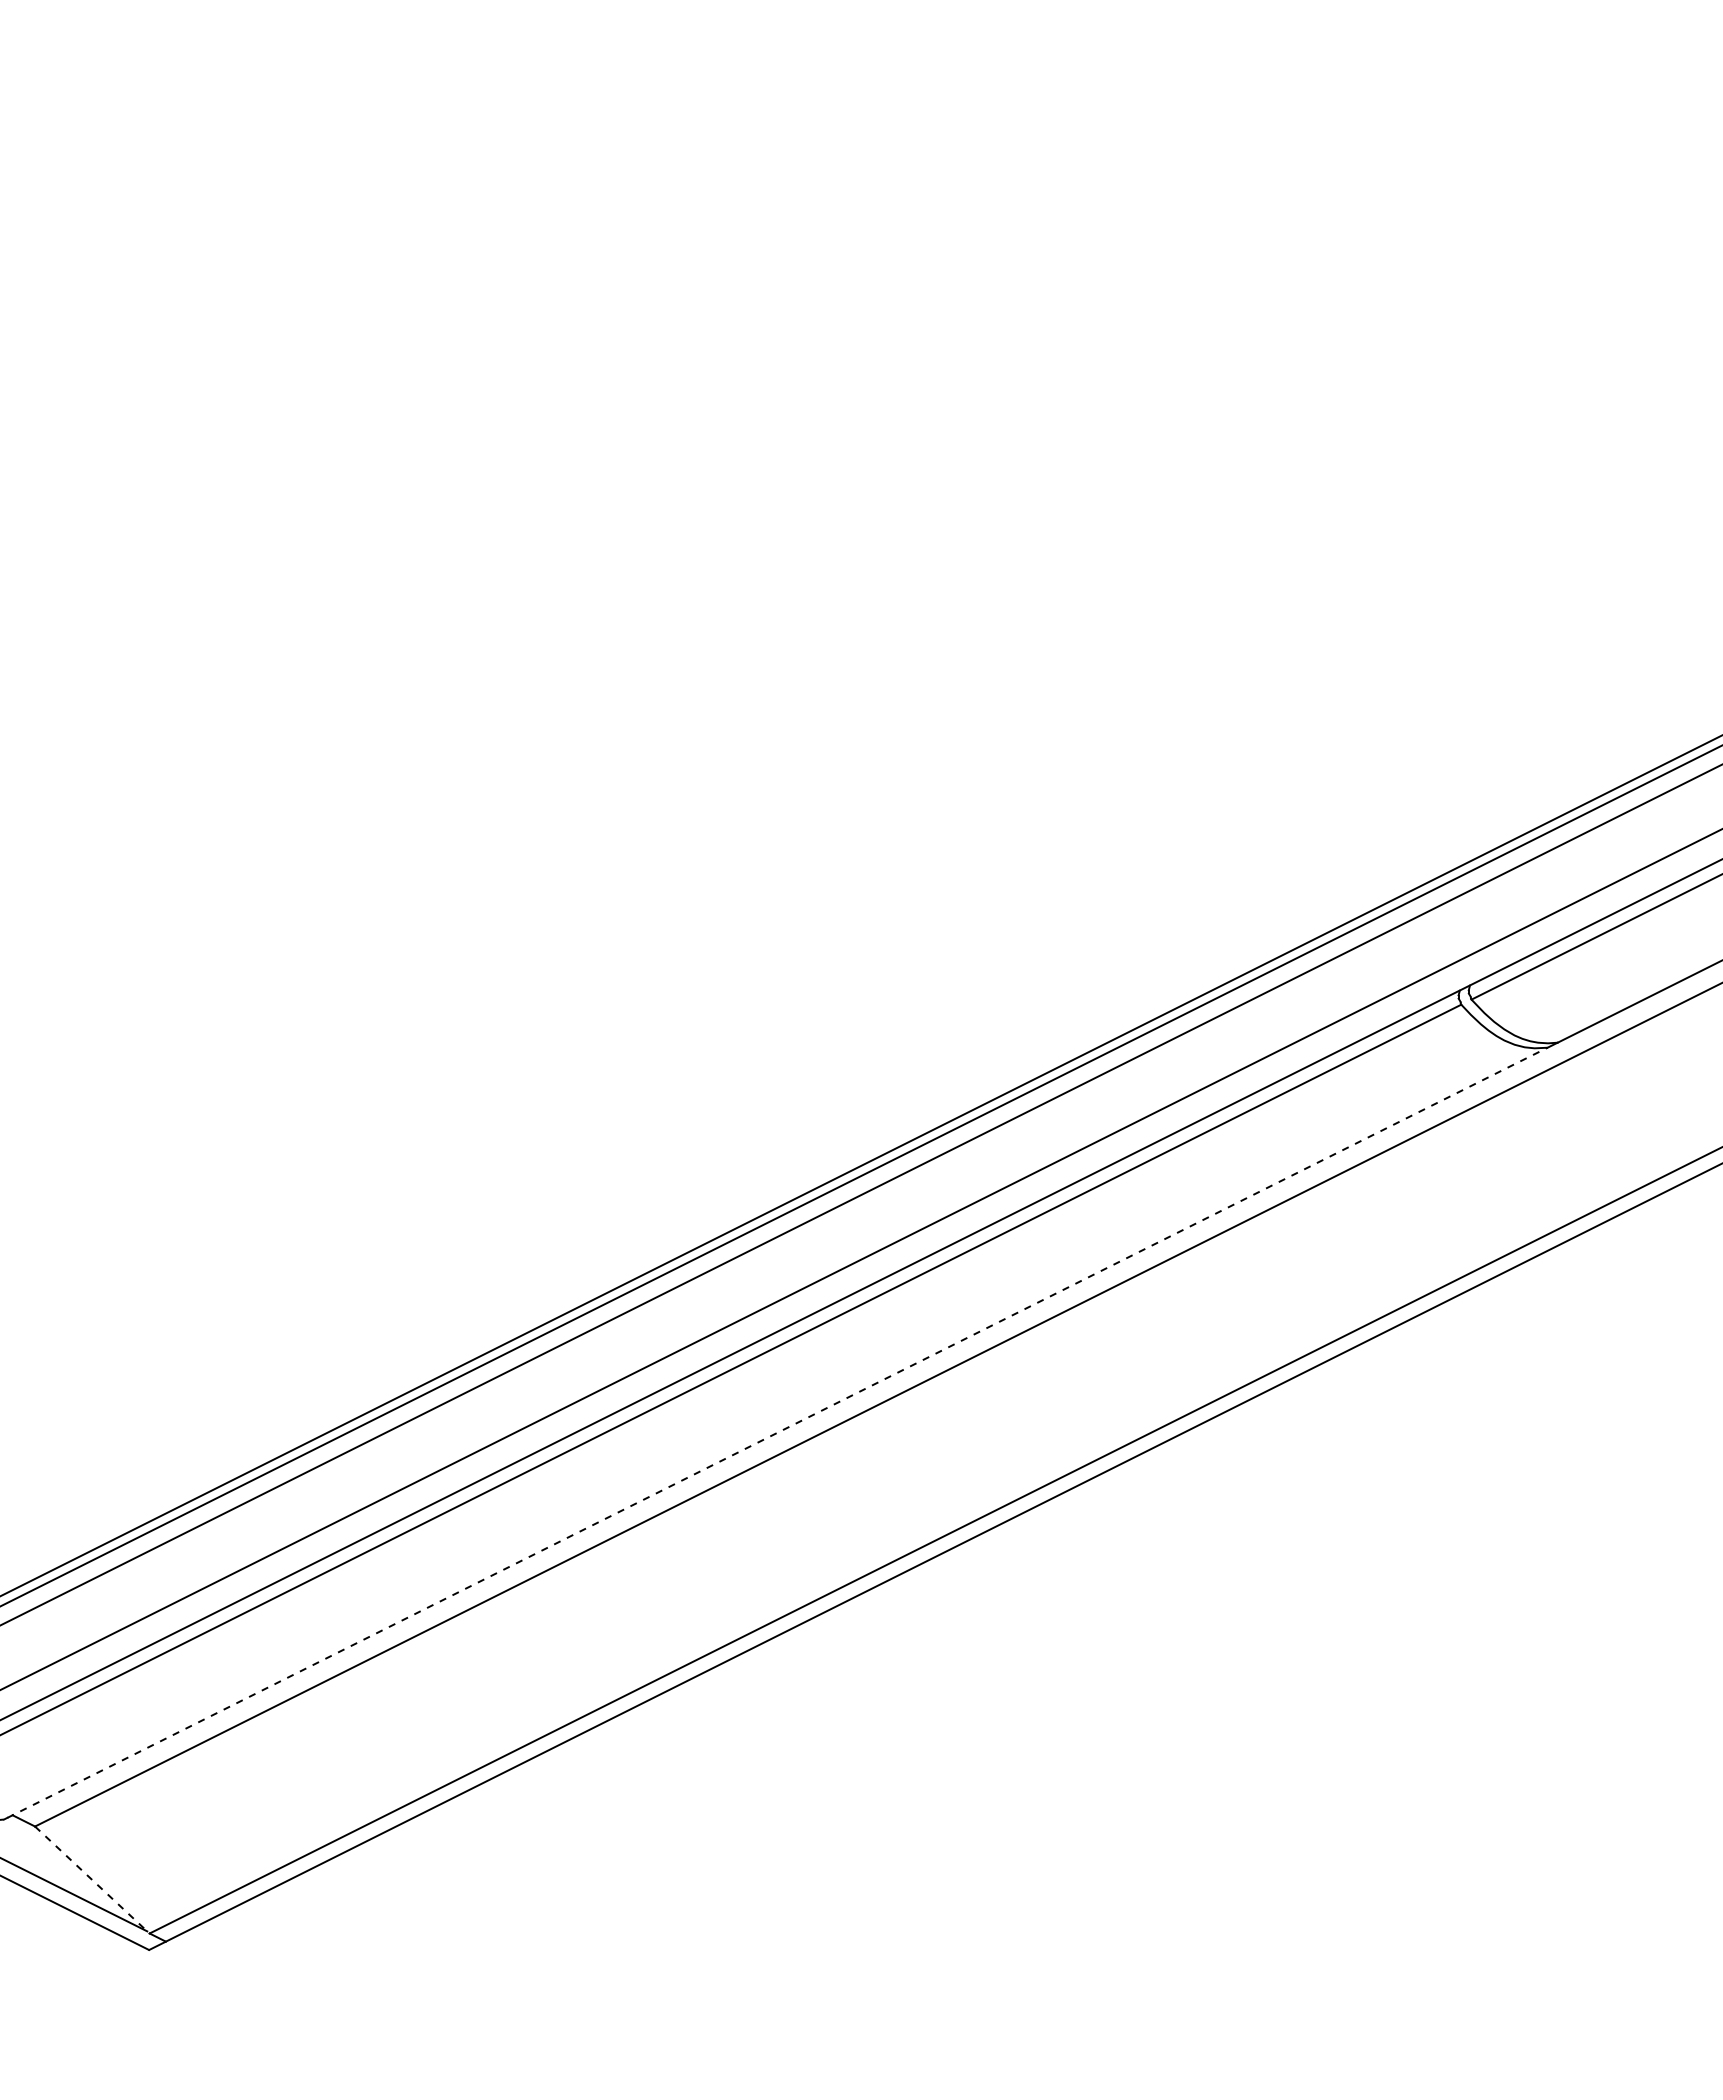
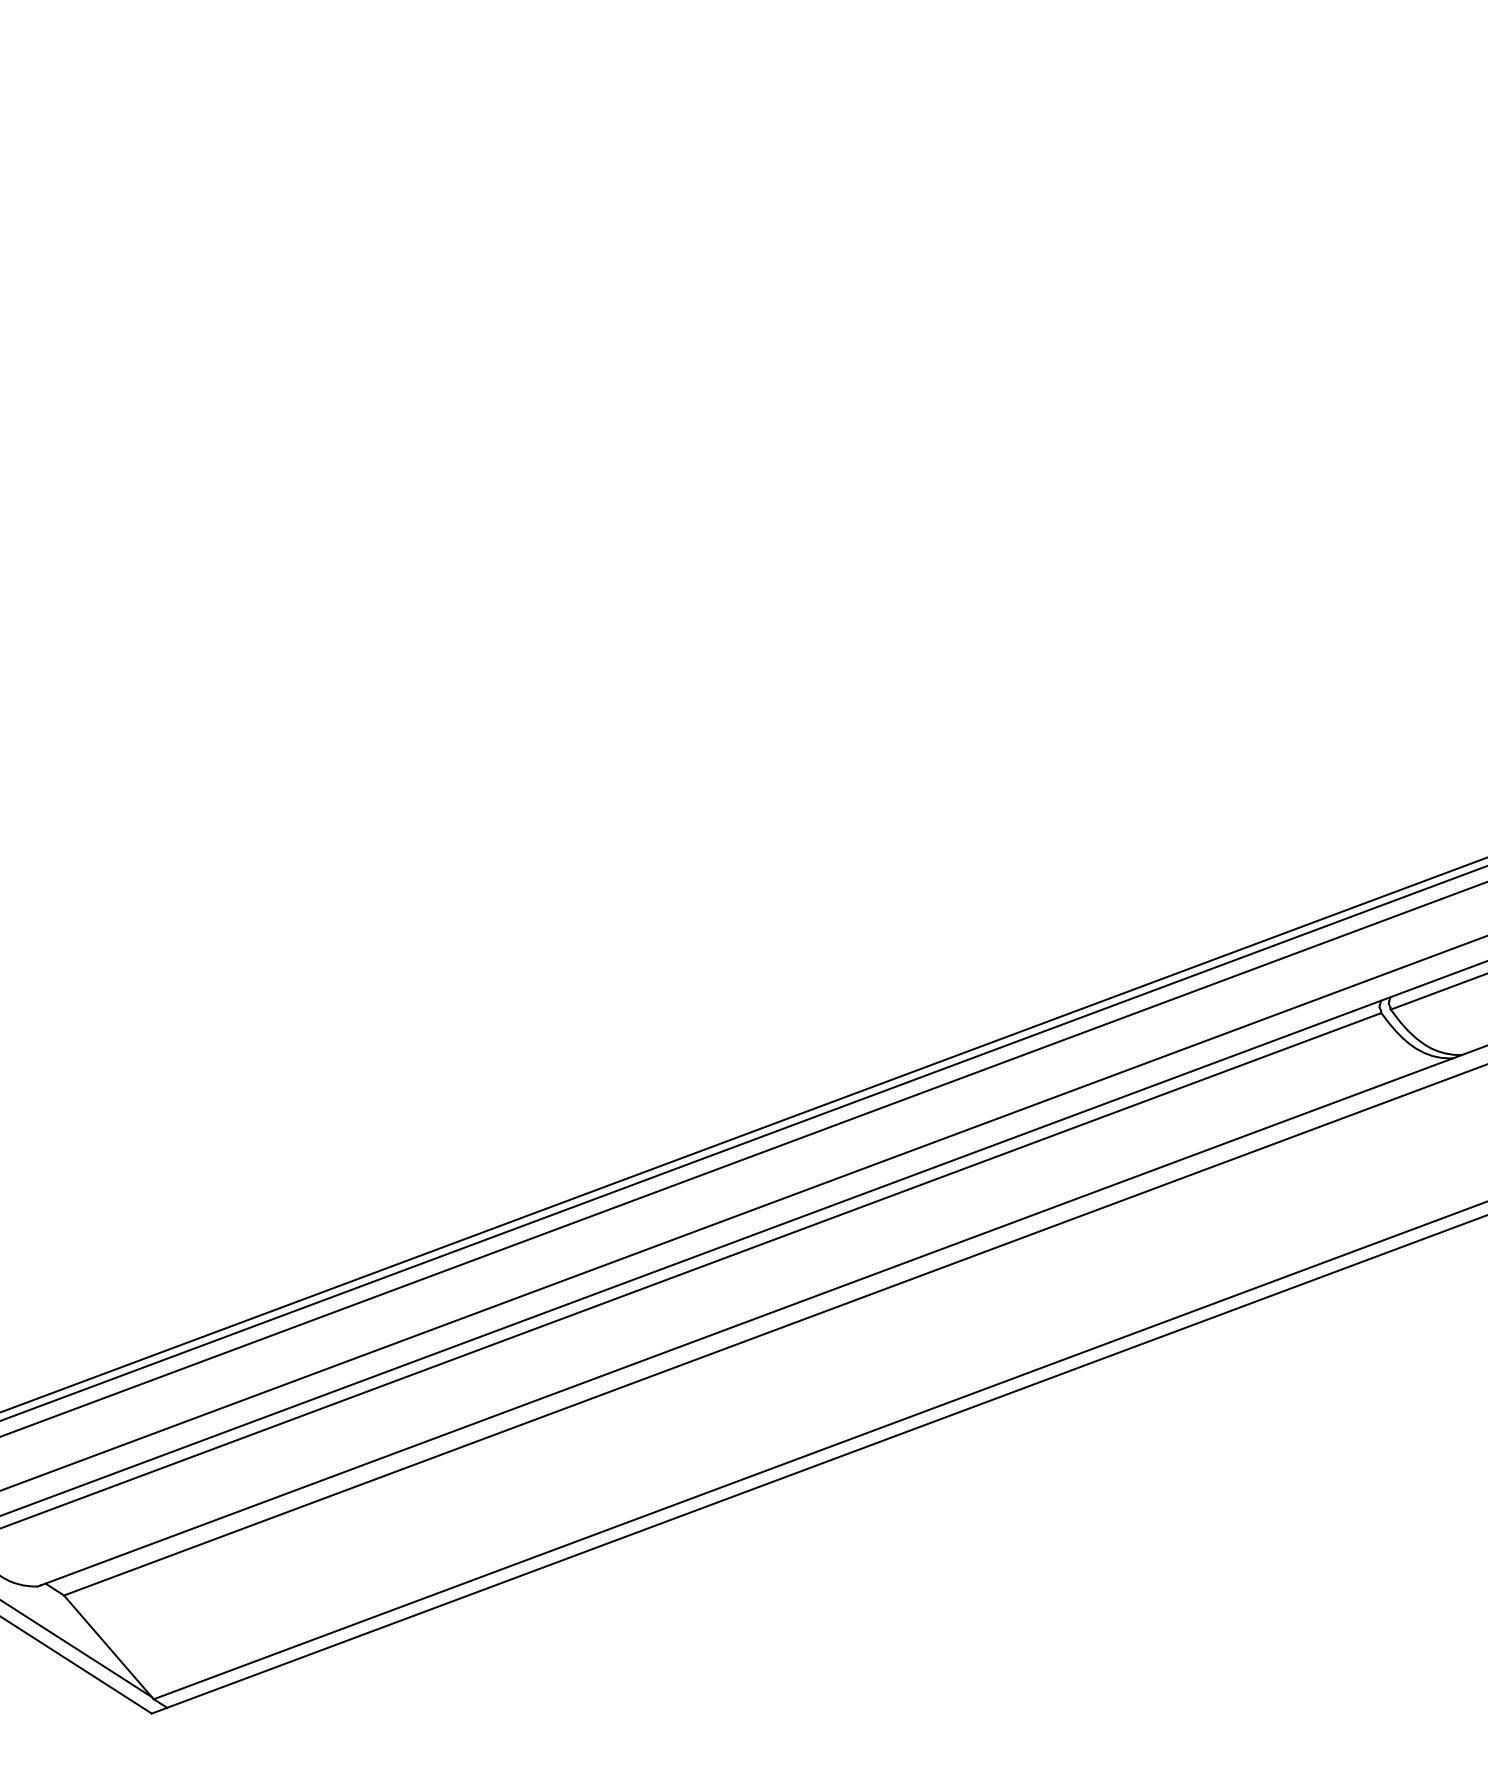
line: (777, 1432) -> (746, 1321), dashed -> solid
line: (92, 1880) -> (108, 1647), dashed -> solid

